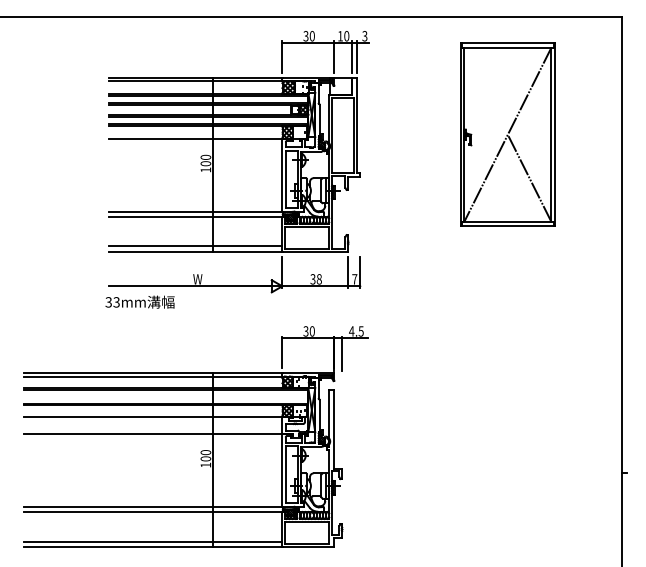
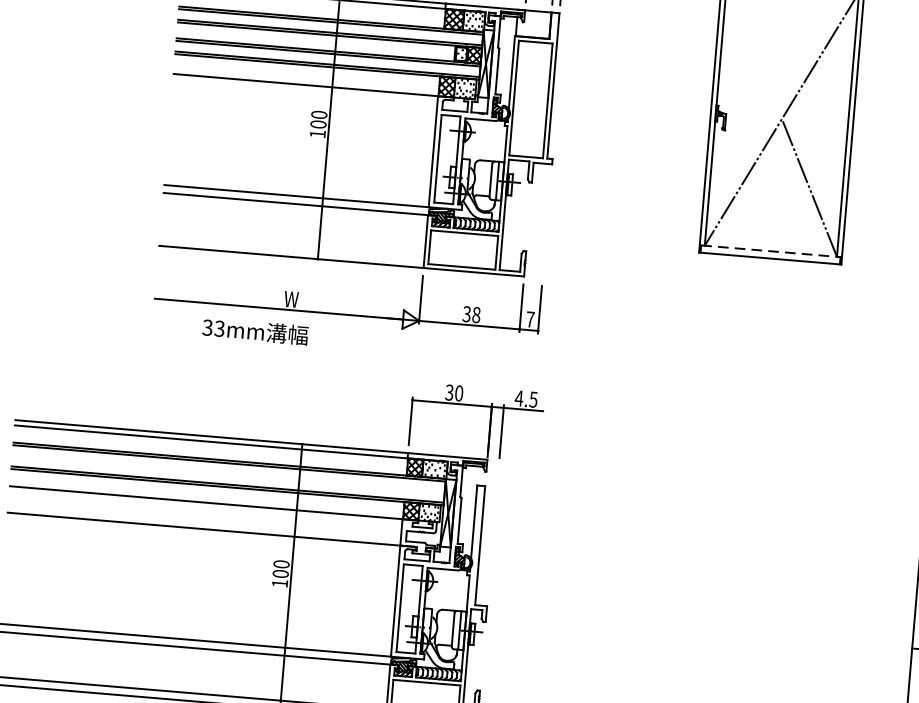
line: (507, 221) -> (770, 251), solid -> dashed
line: (195, 246) -> (292, 249), removed
text: (139, 301) -> (254, 330), moved

